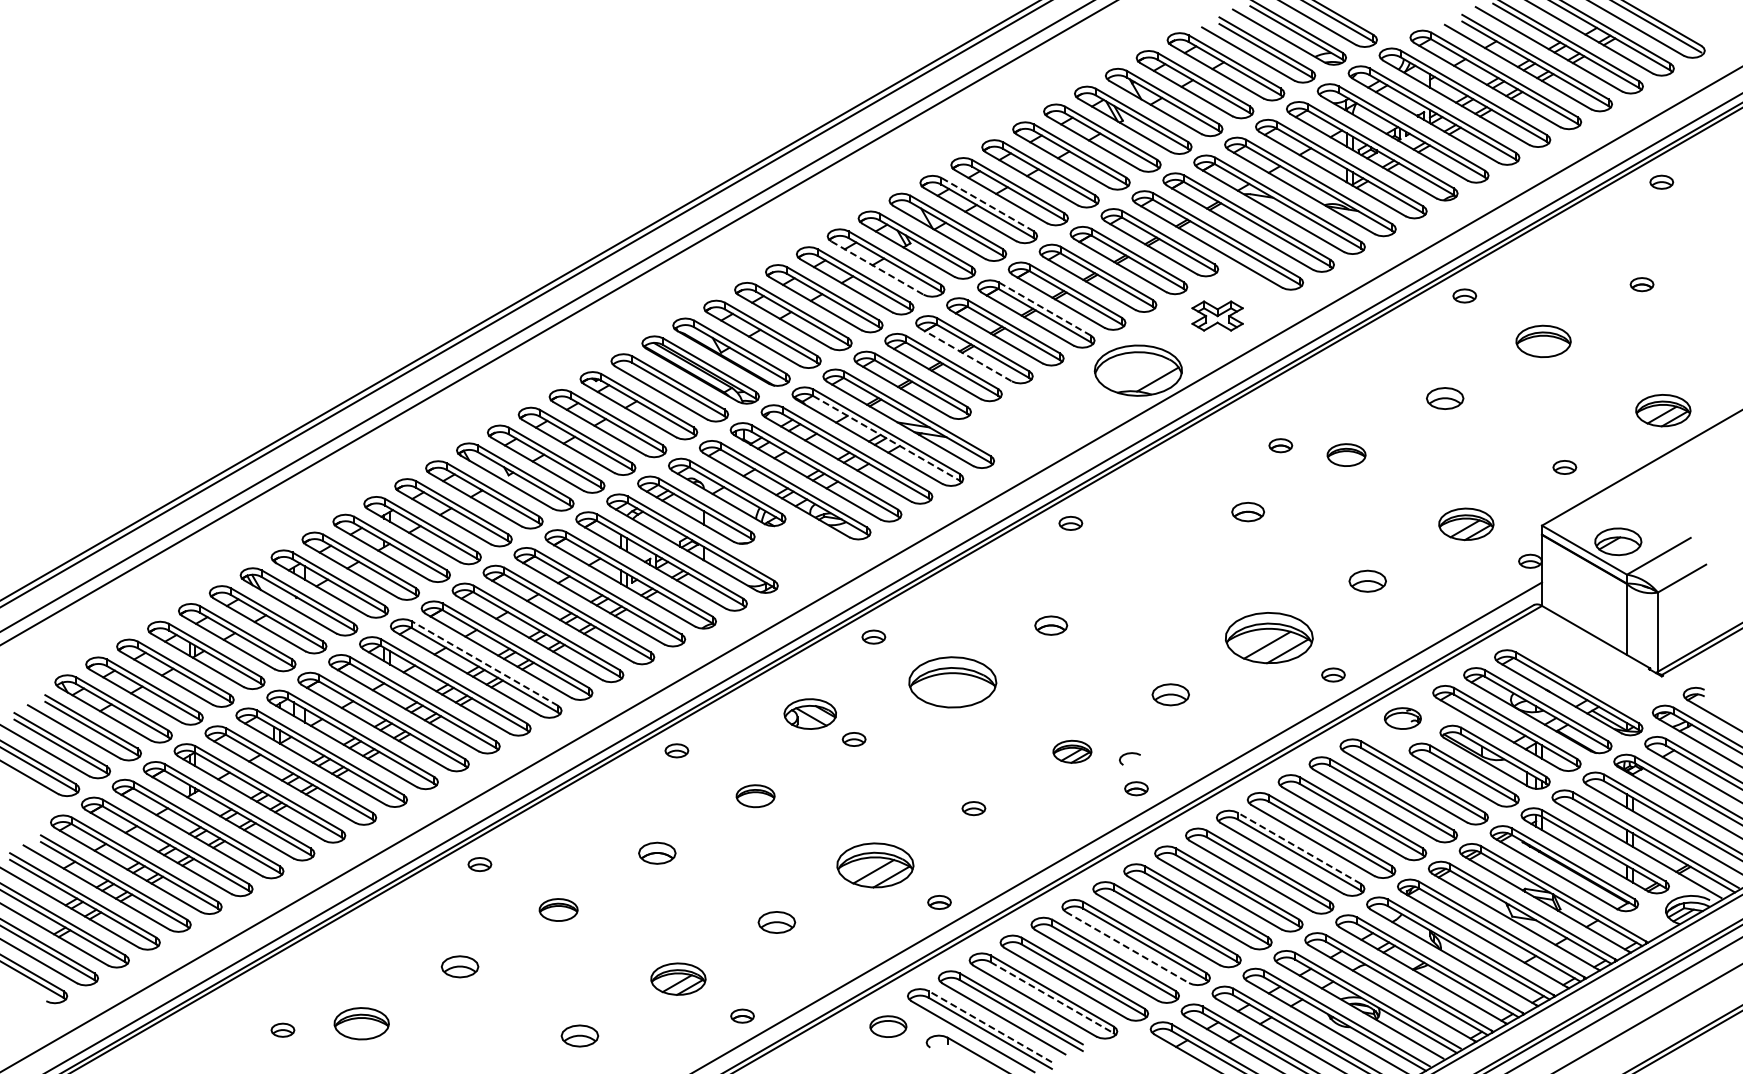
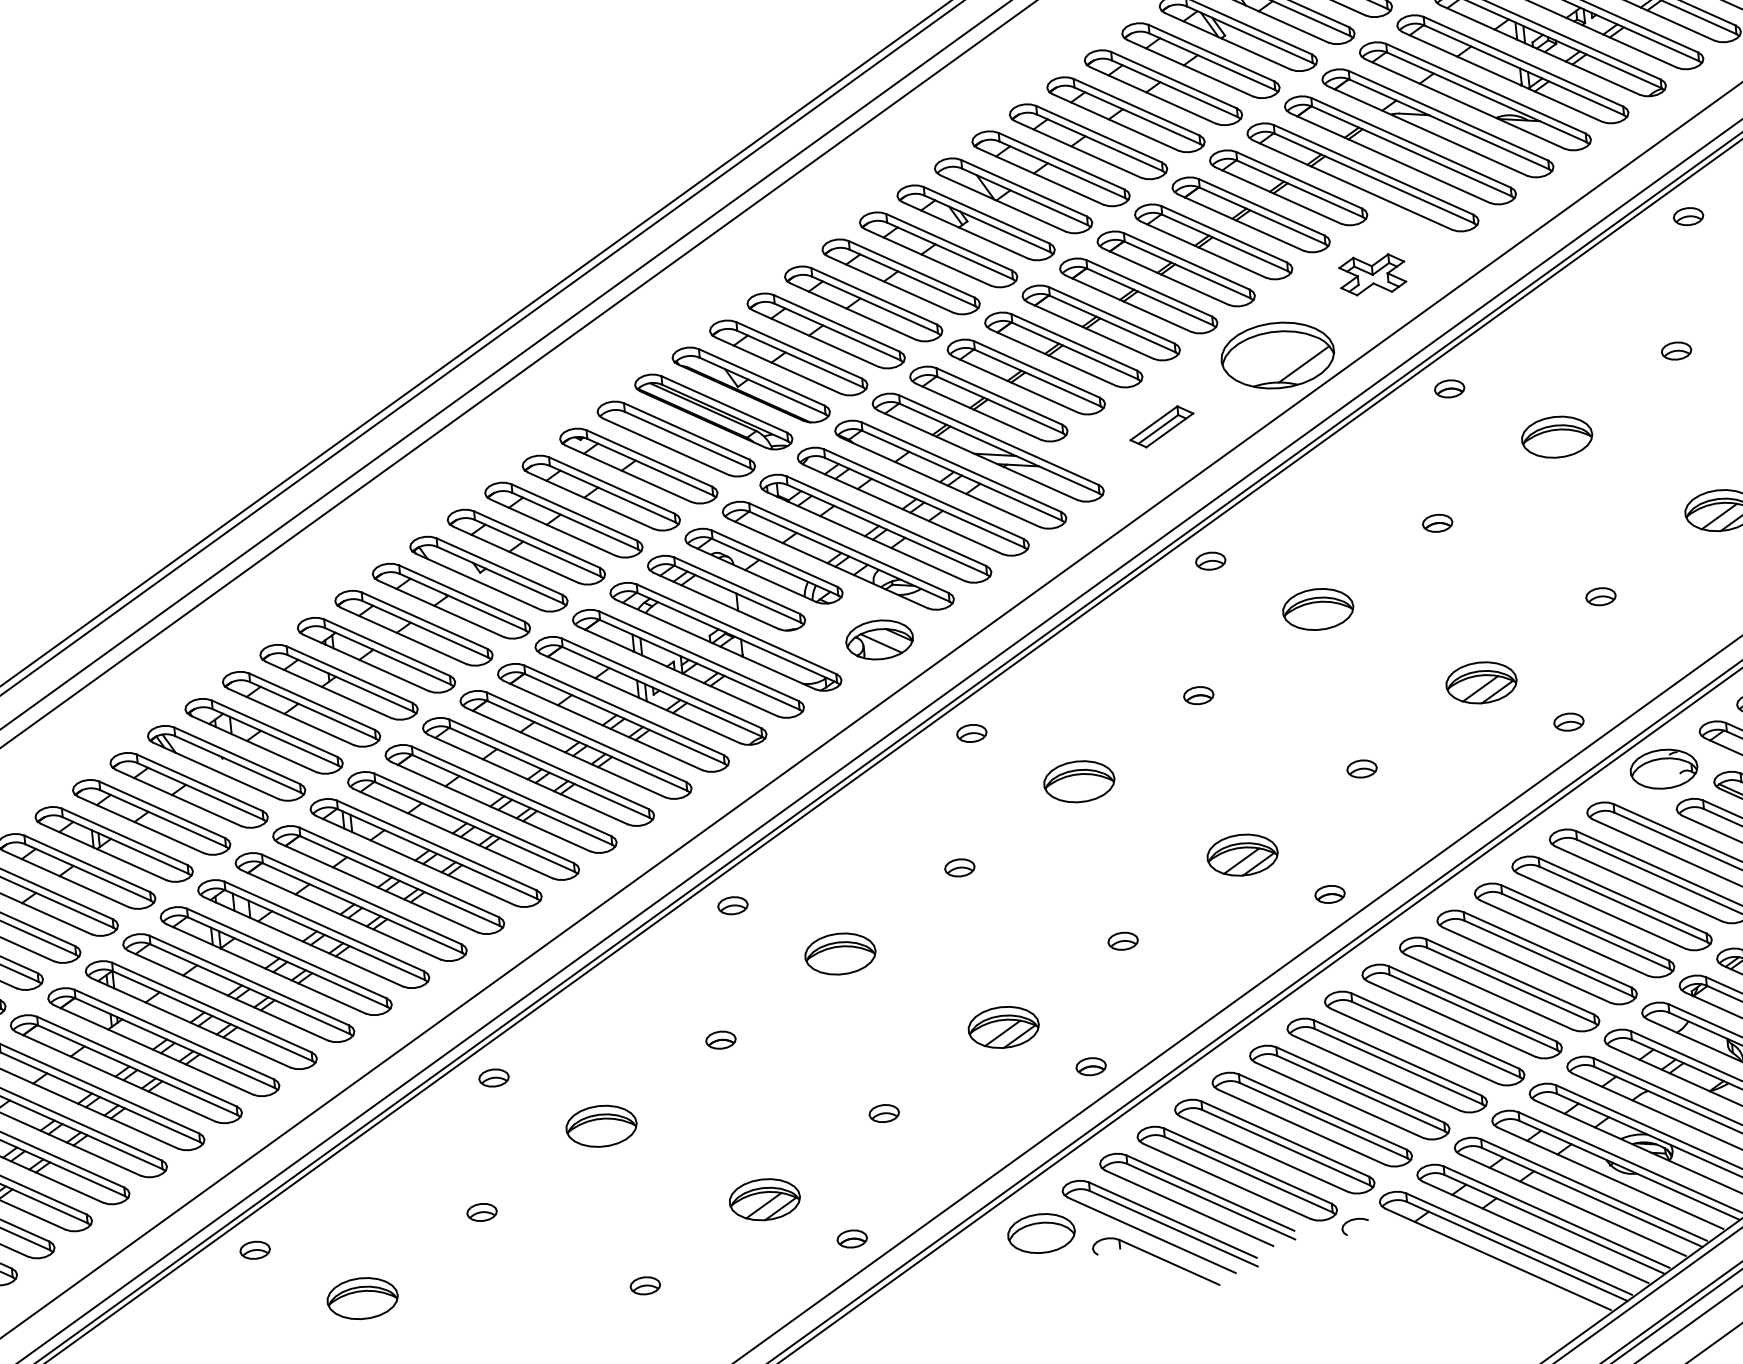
line: (987, 204) -> (1061, 161), dashed -> solid
line: (877, 268) -> (928, 258), dashed -> solid
line: (1044, 308) -> (1148, 287), dashed -> solid
line: (966, 354) -> (1054, 357), dashed -> solid
part: (1444, 397) -> (1675, 350), size x0.62
part: (1043, 415) -> (1161, 425), added
line: (887, 438) -> (963, 475), dashed -> solid
part: (1280, 445) -> (1449, 388), moved
part: (1346, 454) -> (1556, 436), size x1.43
part: (1247, 511) -> (1436, 522), size x0.71
part: (1149, 568) -> (1317, 608), added
part: (1367, 580) -> (1600, 595), size x0.62
part: (1050, 625) -> (1197, 695), size x0.71
part: (1269, 637) -> (1481, 682), size x0.62
line: (484, 663) -> (473, 818), dashed -> solid
part: (952, 682) -> (1079, 781), size x0.62
part: (1170, 694) -> (1361, 768), size x0.62
part: (809, 713) -> (878, 639), moved
part: (1402, 718) -> (1663, 769), size x1.43
part: (1072, 751) -> (1242, 854), size x1.43
curve: (1129, 754) -> (1354, 1220), moved
part: (755, 795) -> (840, 952), size x1.43
line: (1298, 848) -> (1546, 950), dashed -> solid
part: (656, 852) -> (719, 1039), size x0.62
part: (875, 865) -> (1003, 1027), size x0.71
part: (558, 909) -> (601, 1125), size x1.43
part: (776, 921) -> (883, 1112), size x0.62
line: (1127, 947) -> (1339, 1100), dashed -> solid
part: (460, 966) -> (482, 1211), size x0.62
line: (1052, 997) -> (1249, 1174), dashed -> solid
part: (888, 1026) -> (1041, 1233), size x1.43
line: (989, 1026) -> (1171, 1219), dashed -> solid
part: (282, 1029) -> (254, 1249), moved
part: (579, 1035) -> (644, 1285), size x0.62

